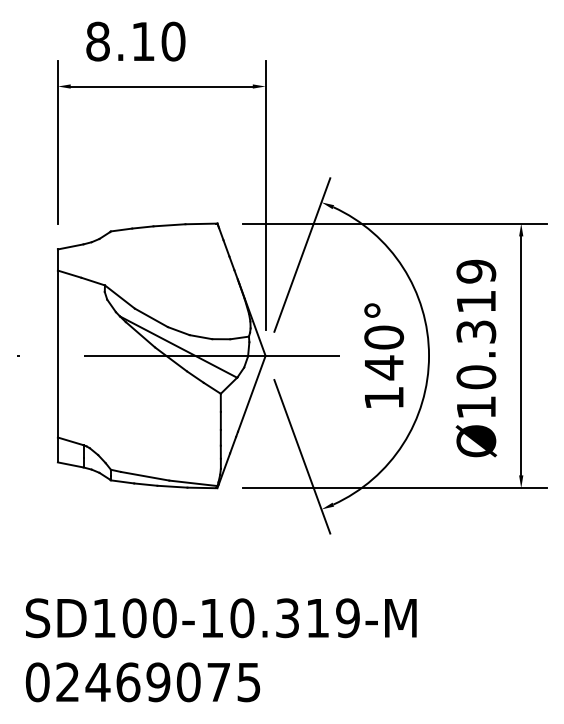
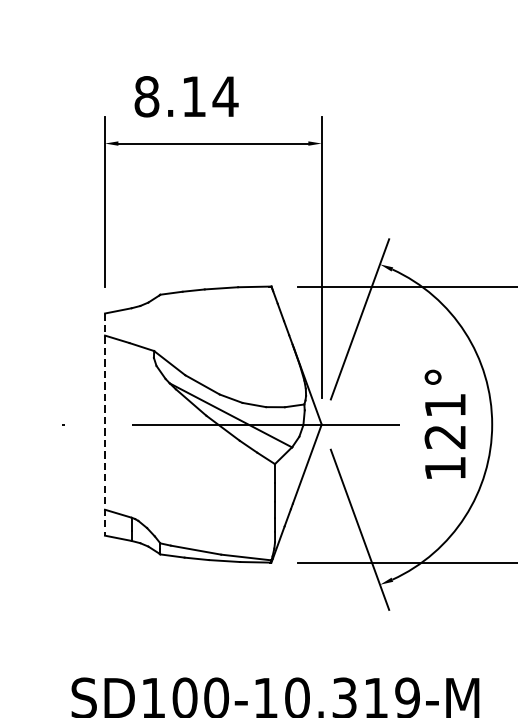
text: (172, 41) -> (224, 96), 8.10 -> 8.14
text: (384, 352) -> (445, 421), 140° -> 121°
line: (57, 356) -> (104, 425), solid -> dashed

